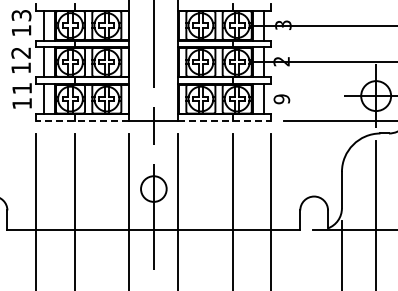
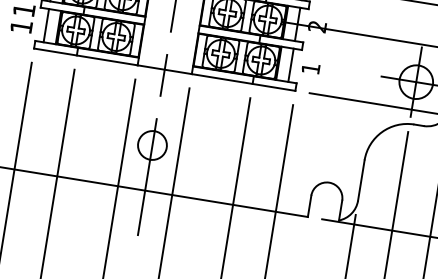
text: (281, 99) -> (310, 68), 9 -> 1
line: (82, 120) -> (85, 56), dashed -> solid
line: (224, 120) -> (243, 82), dashed -> solid

